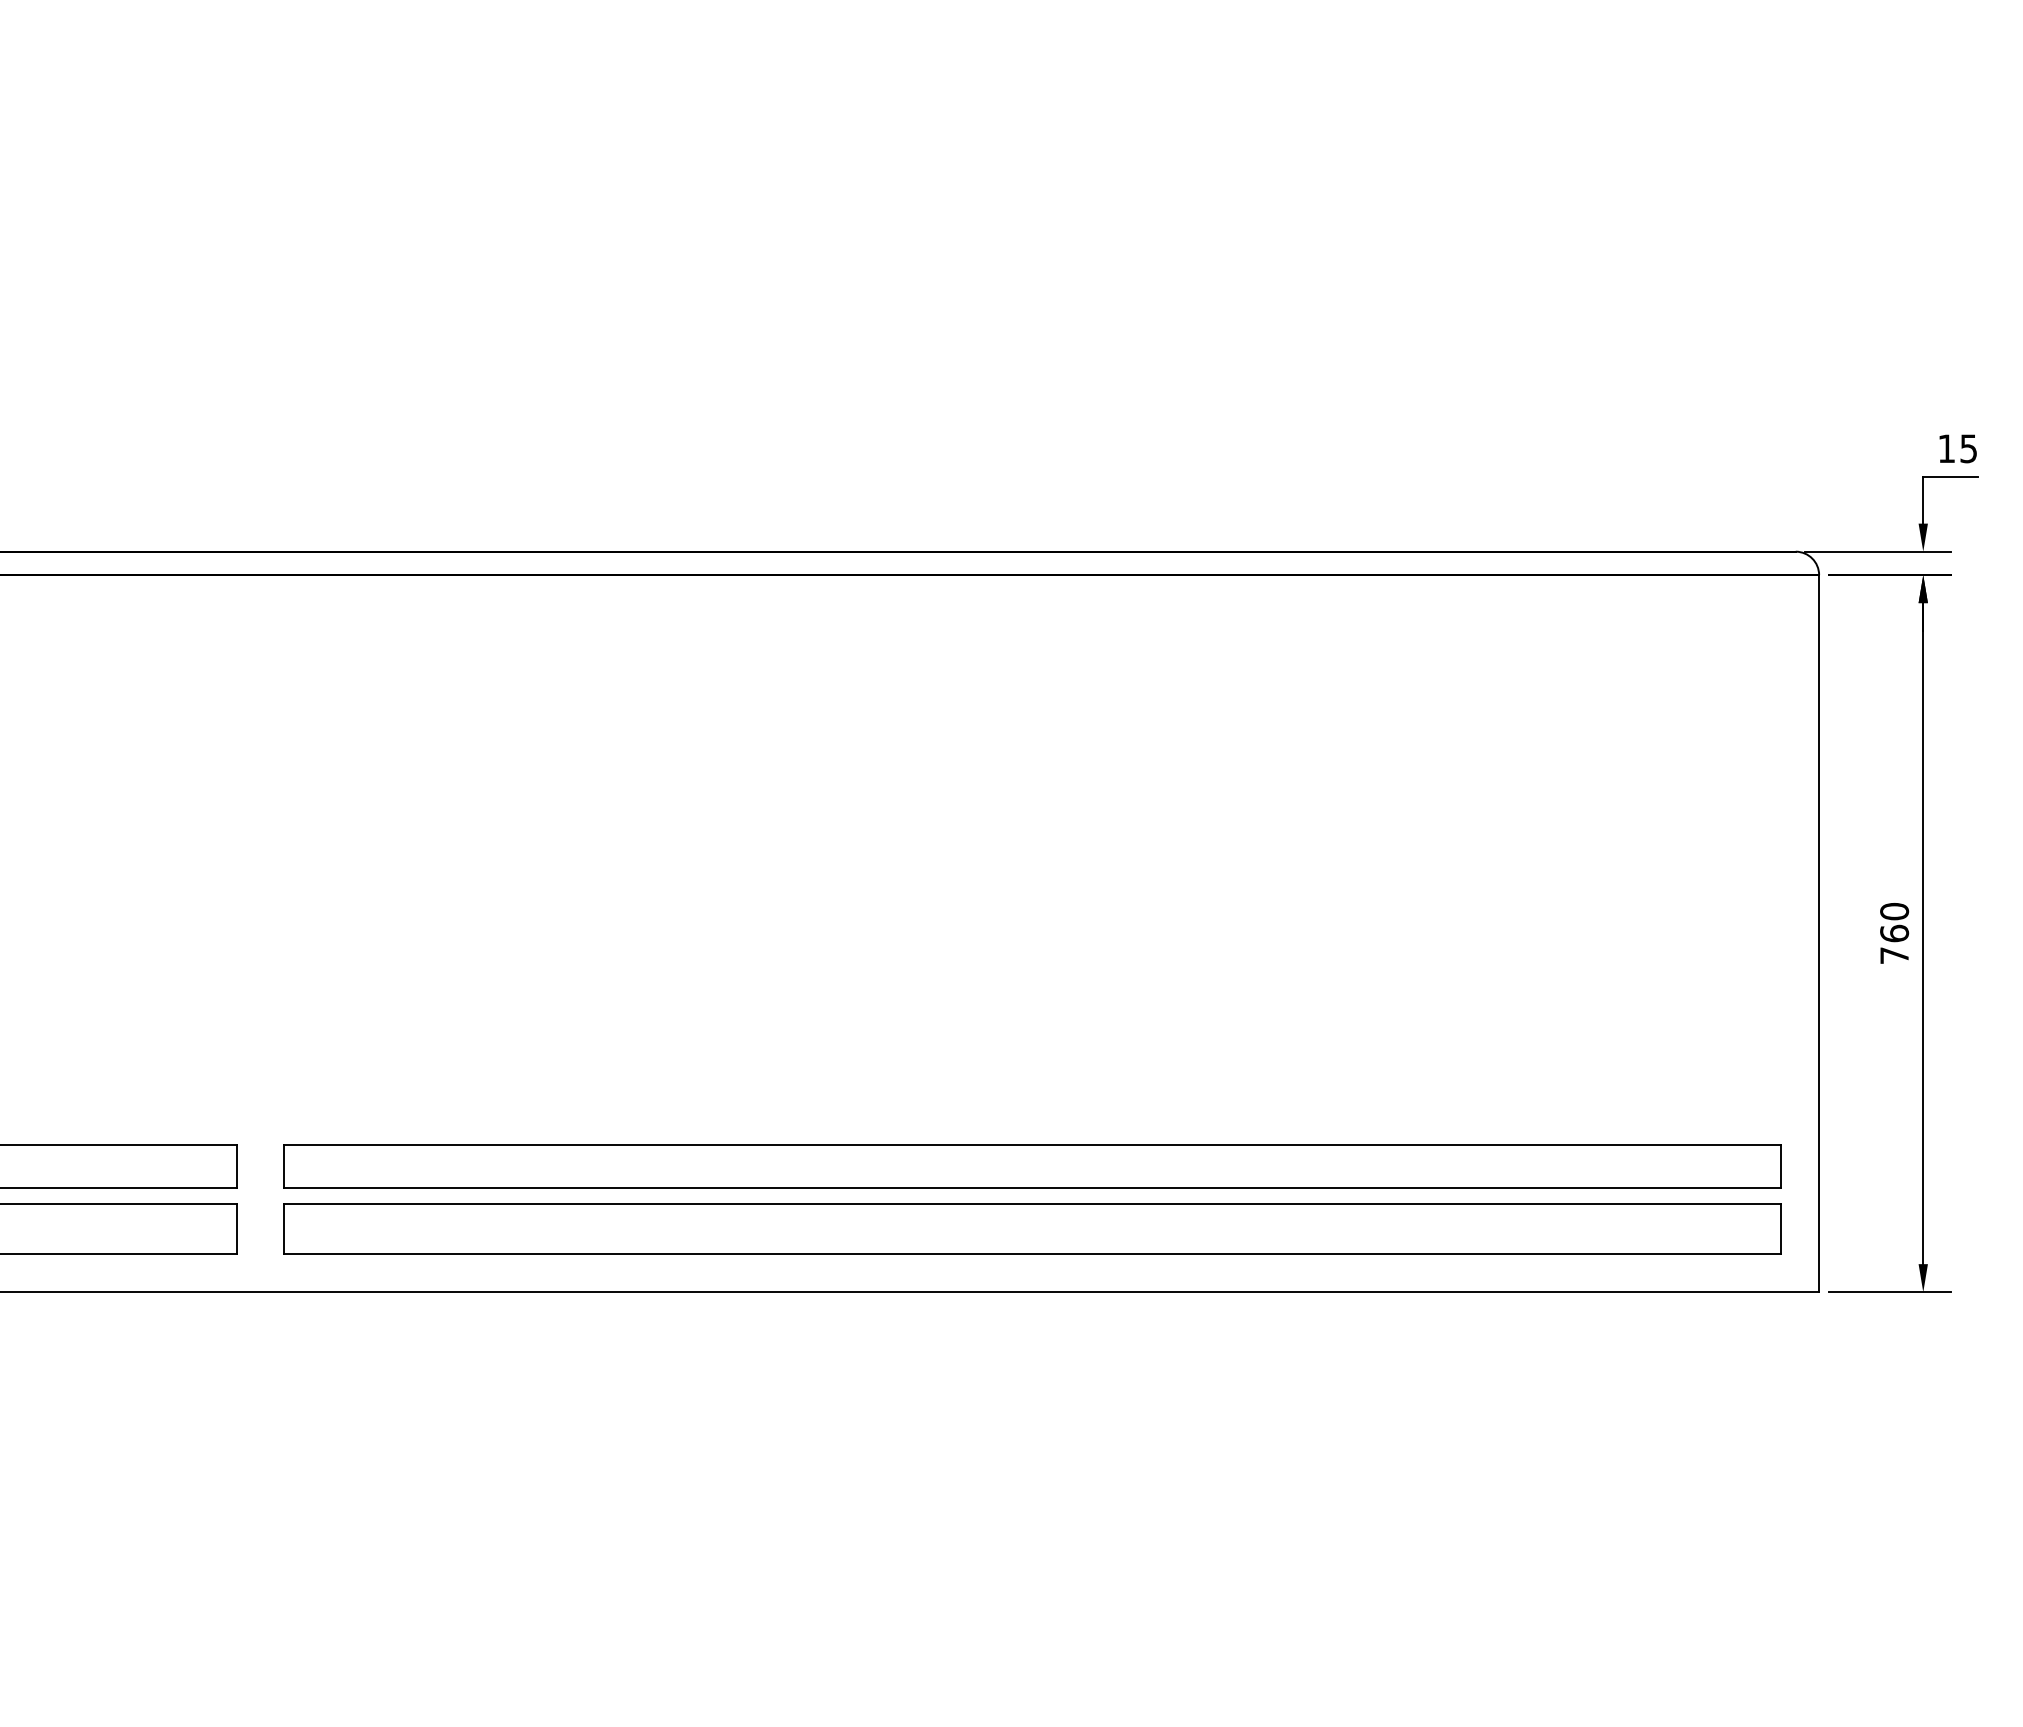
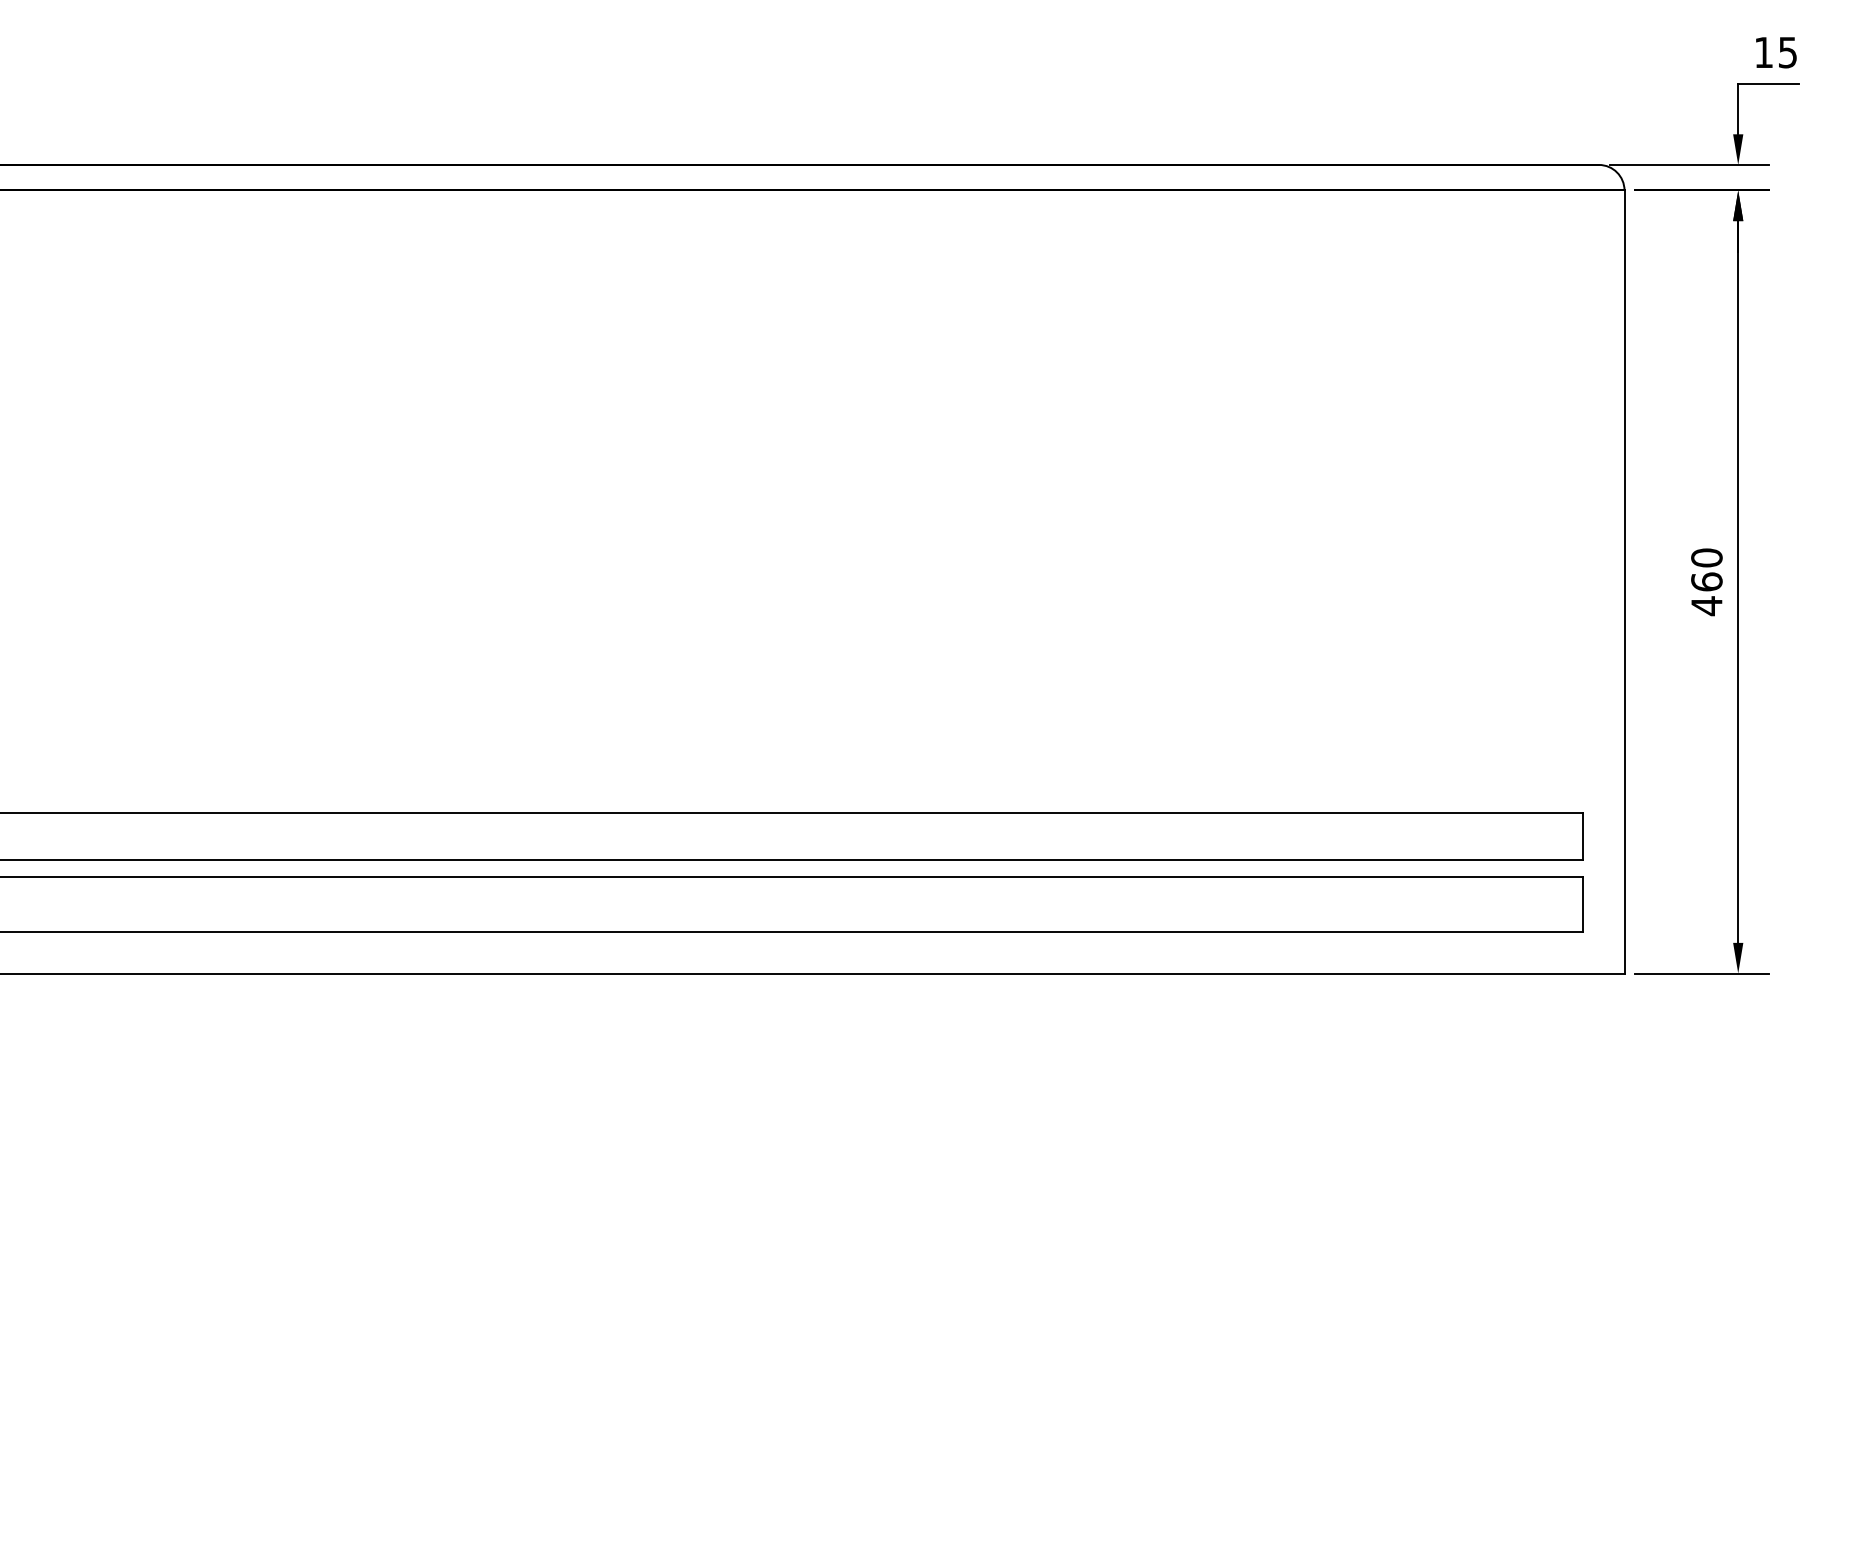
text: (1894, 955) -> (1706, 605), 760 -> 460

